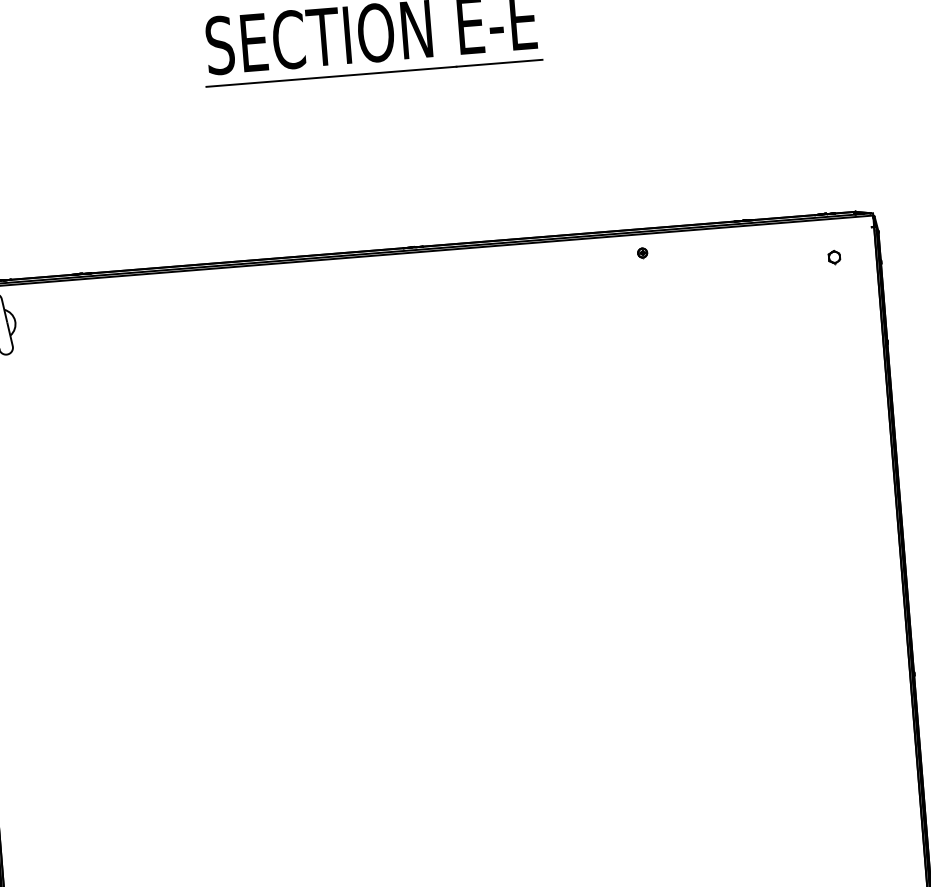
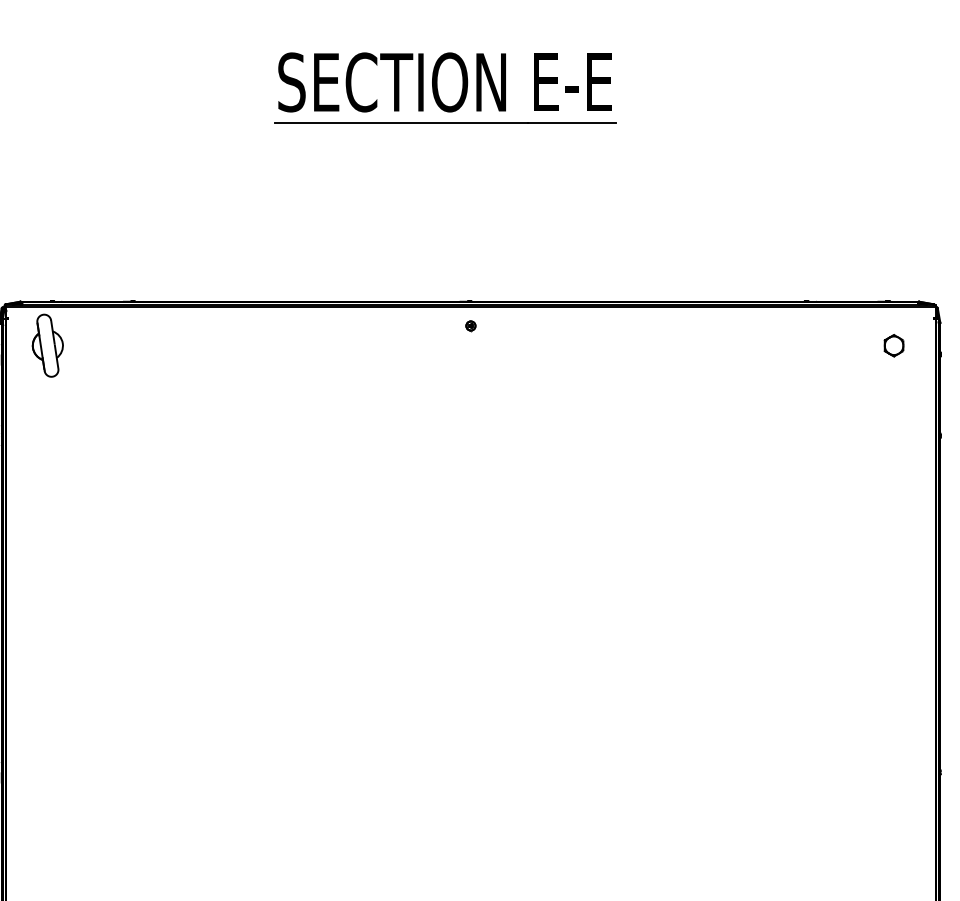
part: (642, 253) -> (470, 326), moved
part: (833, 256) -> (893, 345), size x1.67

